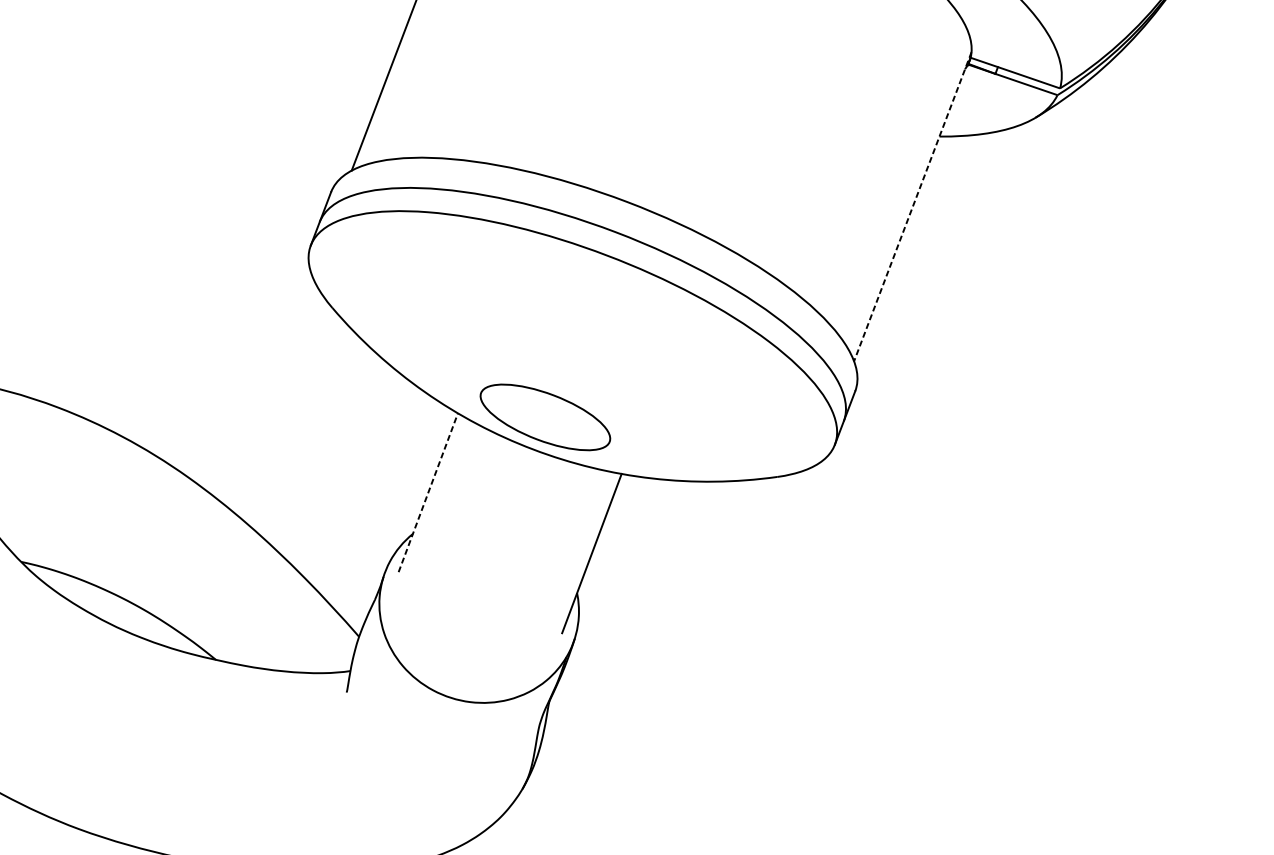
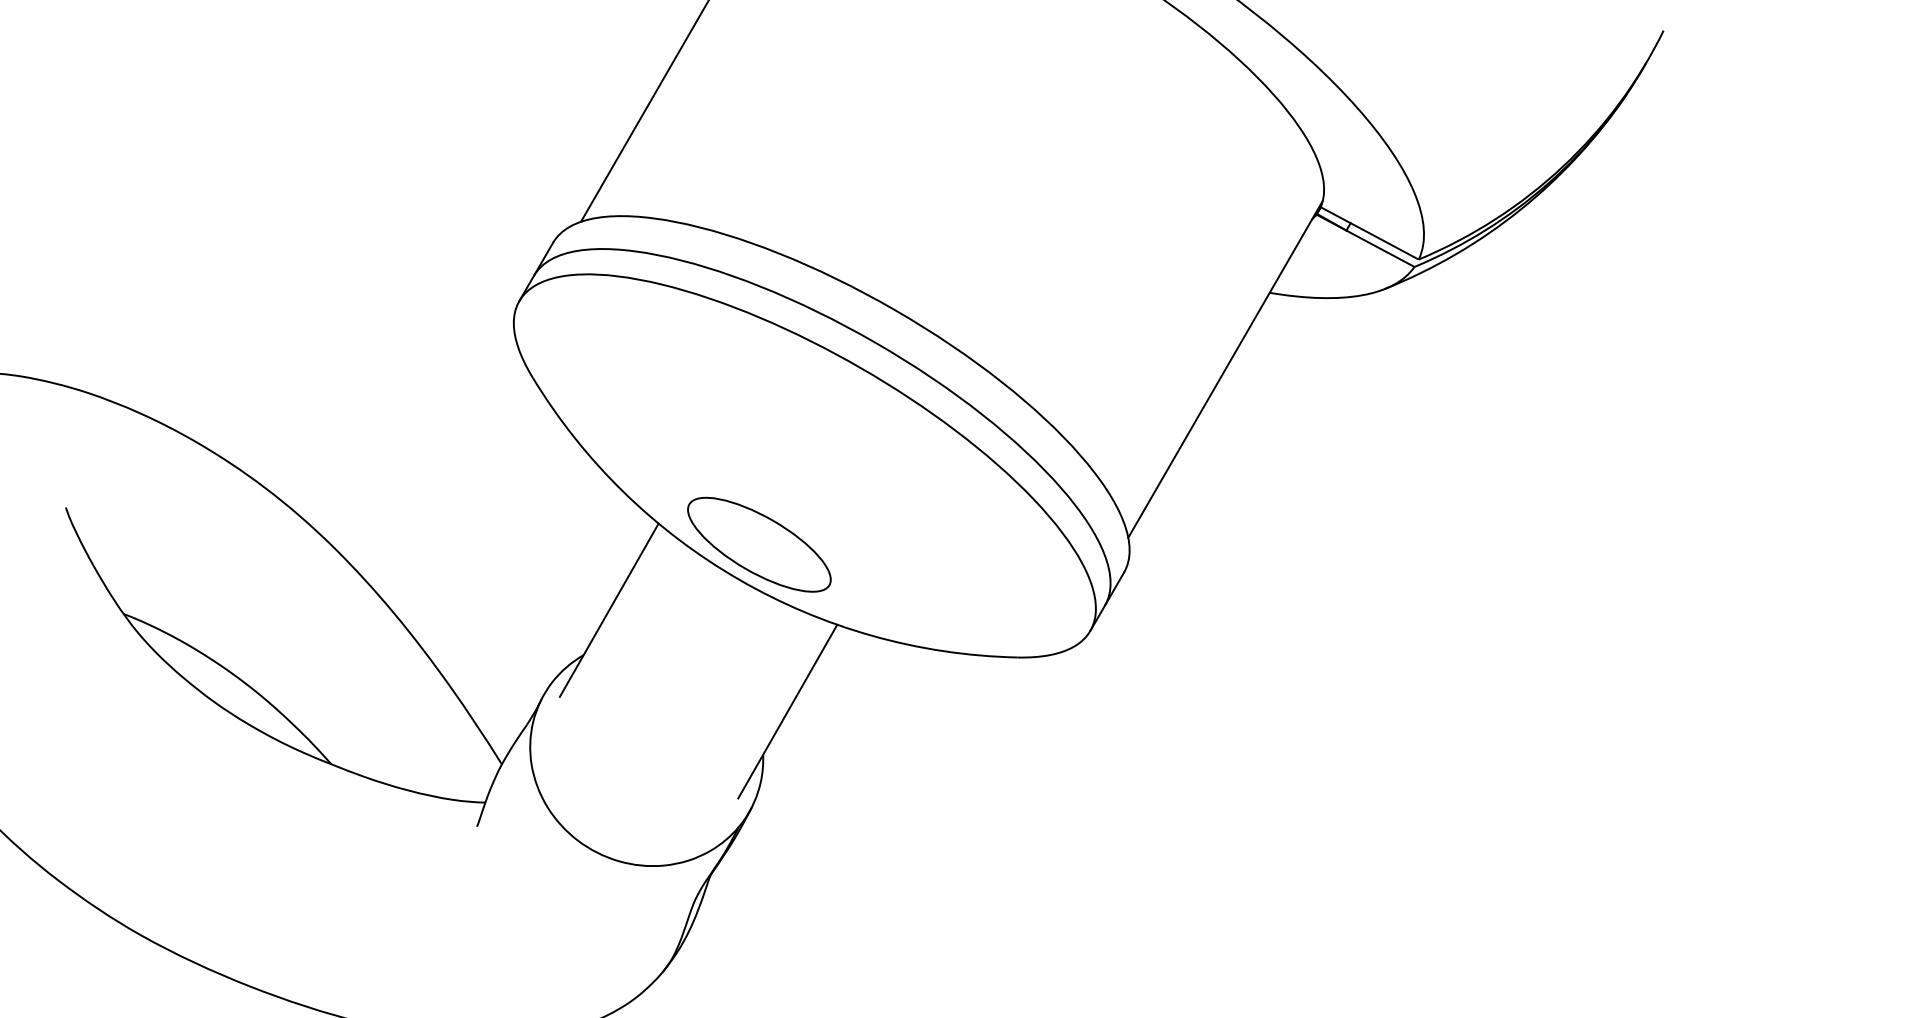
line: (912, 206) -> (1225, 369), dashed -> solid
line: (428, 492) -> (609, 610), dashed -> solid

